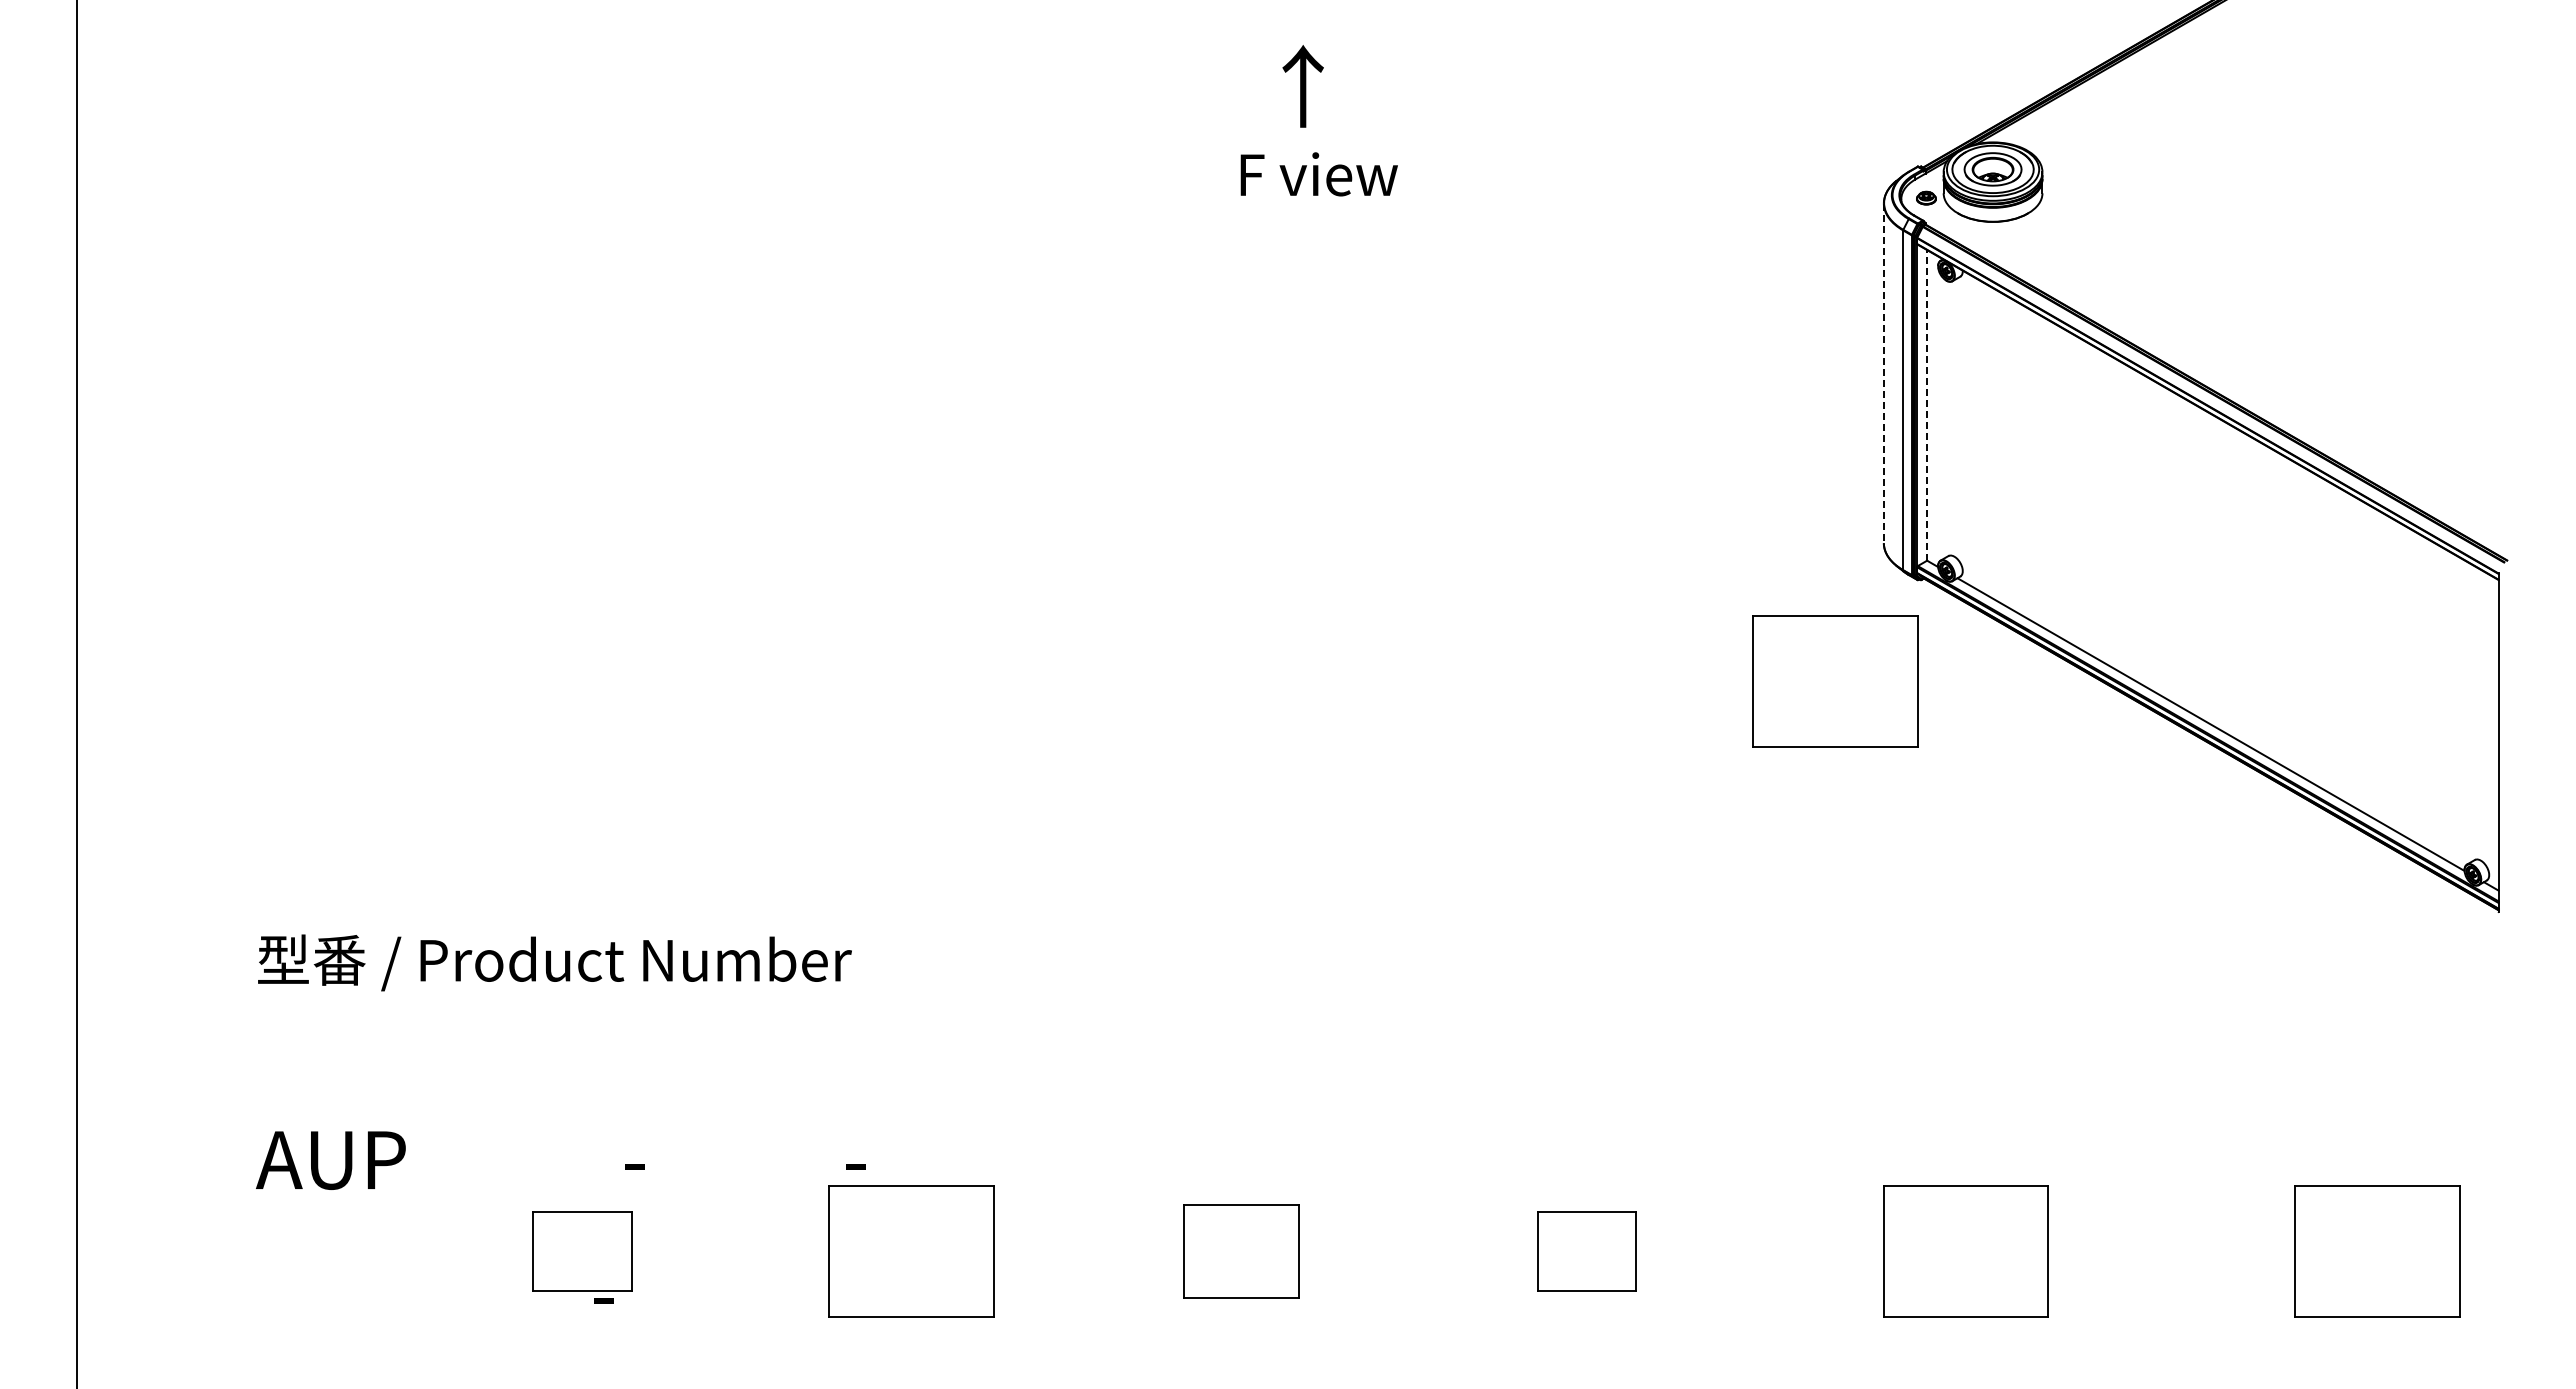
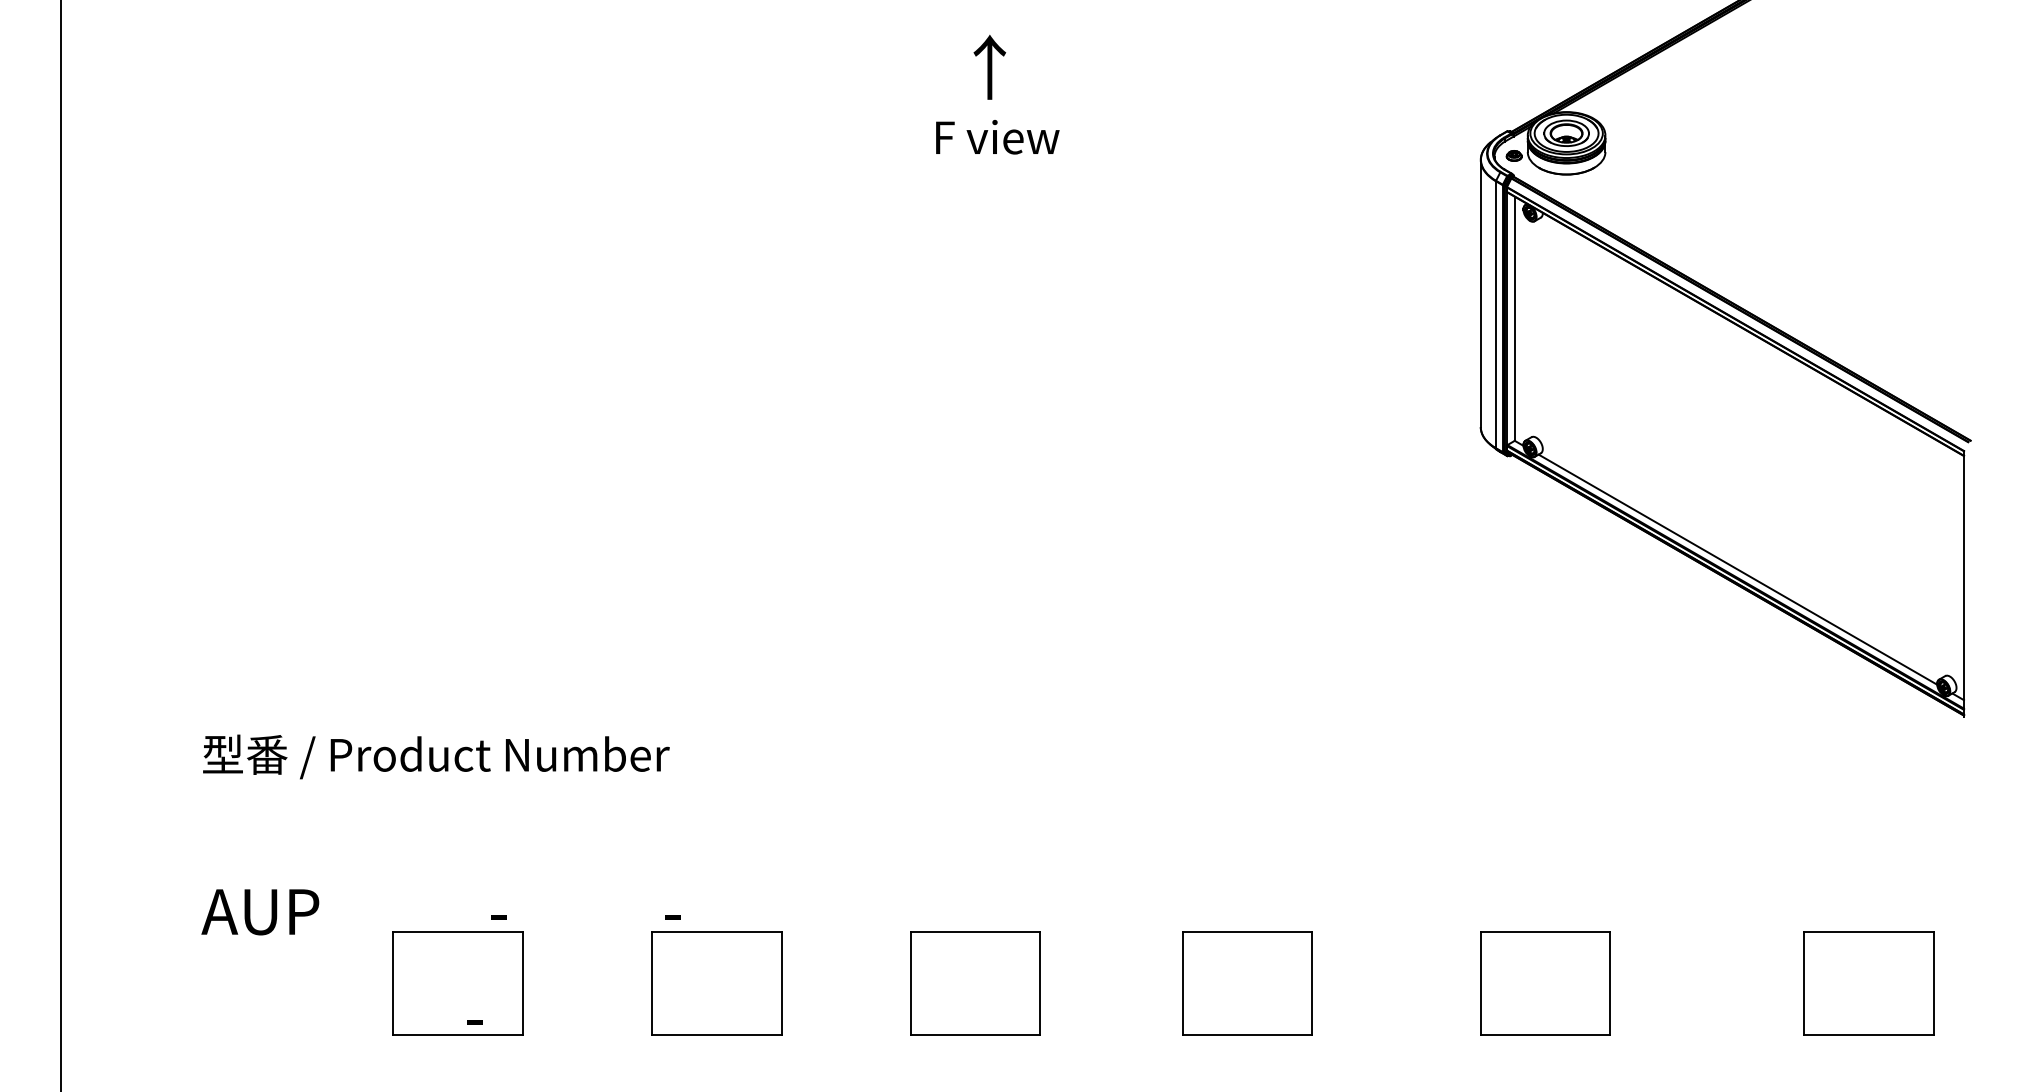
text: (1302, 86) -> (989, 67), moved
text: (1318, 174) -> (997, 137), moved
line: (1883, 373) -> (1480, 293), dashed -> solid
line: (1927, 404) -> (1515, 318), dashed -> solid
part: (1835, 681) -> (1442, 535), removed
part: (582, 1251) -> (458, 983), size x1.67
part: (1241, 1251) -> (975, 983), size x1.43
part: (1586, 1251) -> (1247, 983), size x1.67

